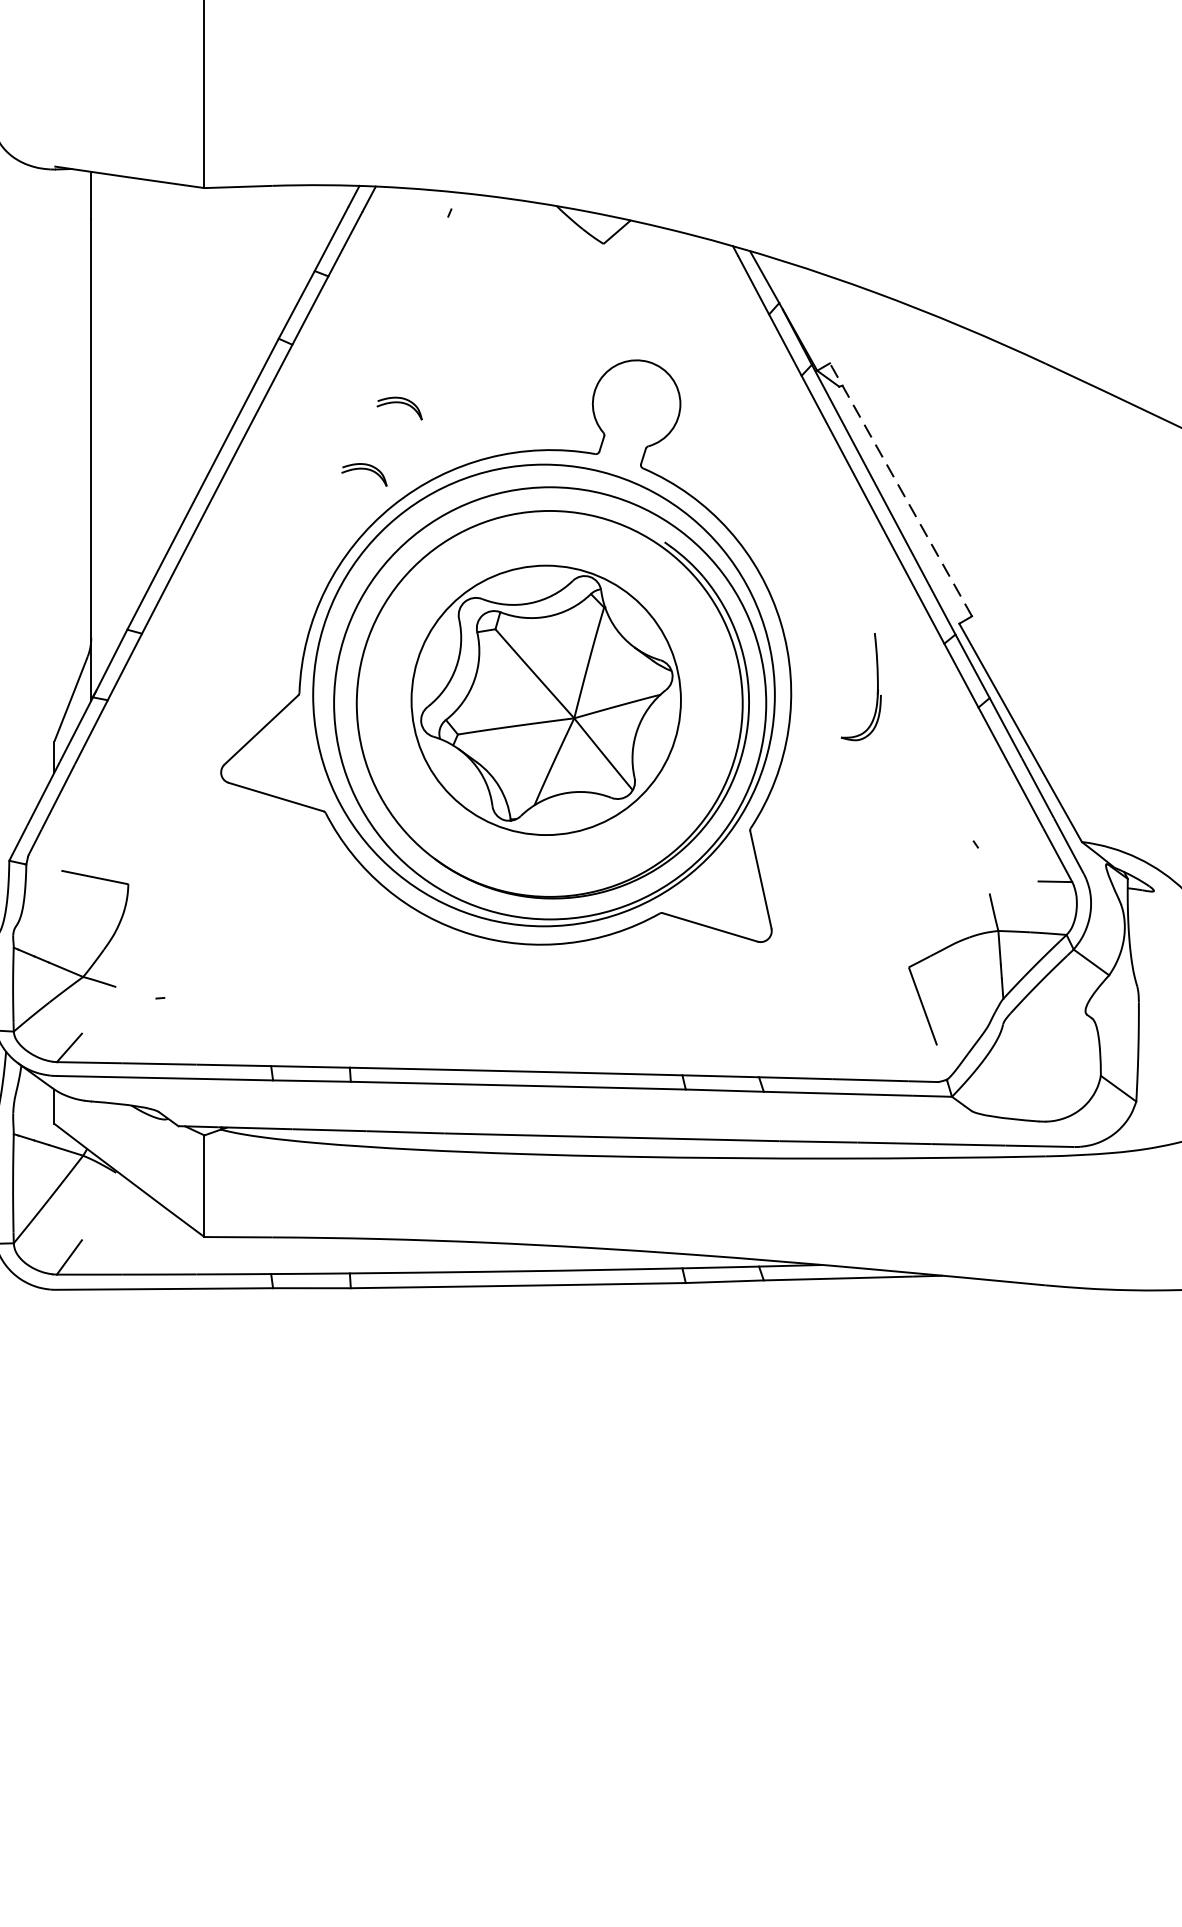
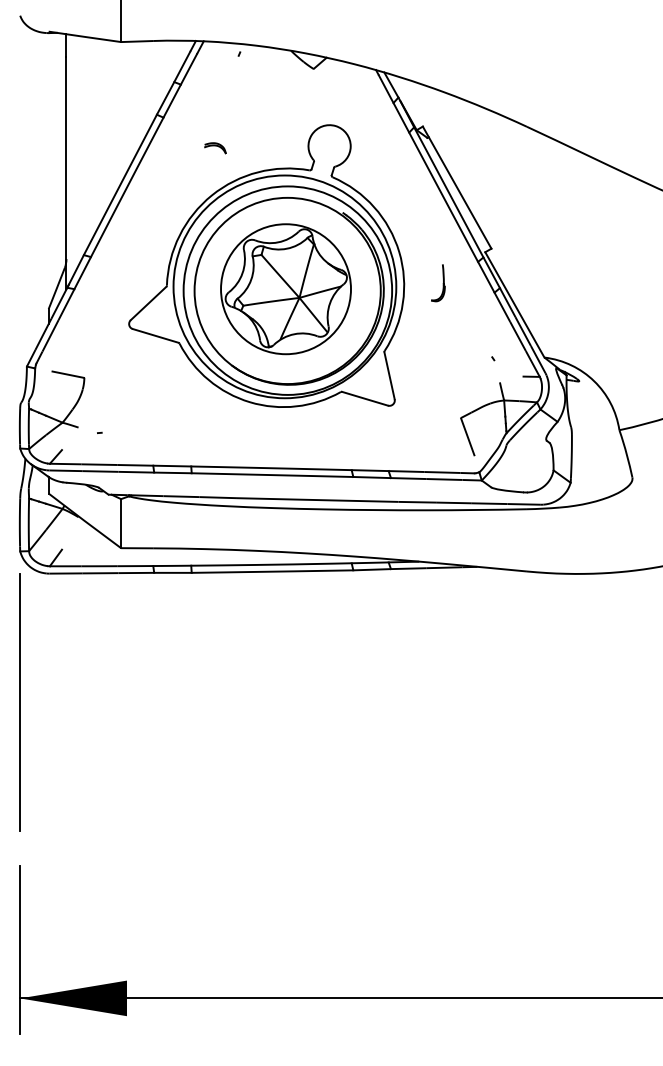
part: (364, 475) -> (198, 180), removed
line: (899, 489) -> (456, 187), dashed -> solid
part: (862, 688) -> (438, 283), size x0.71

